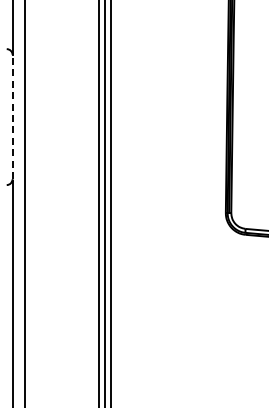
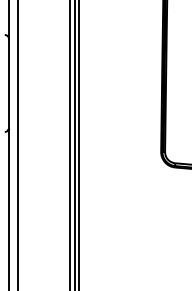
line: (12, 116) -> (8, 83), dashed -> solid

